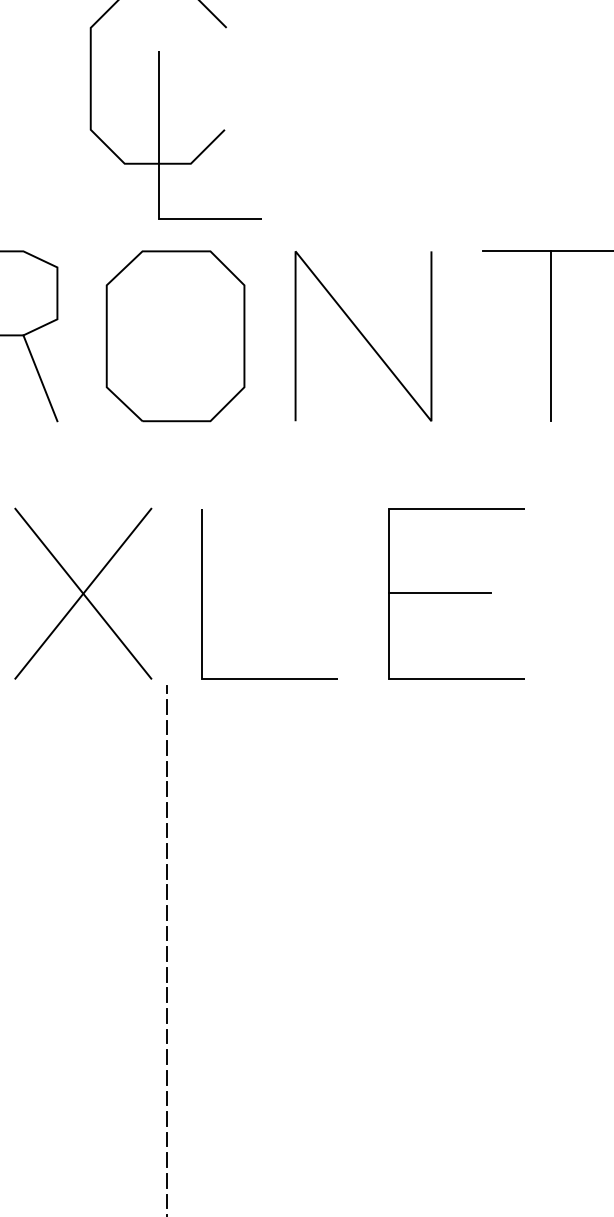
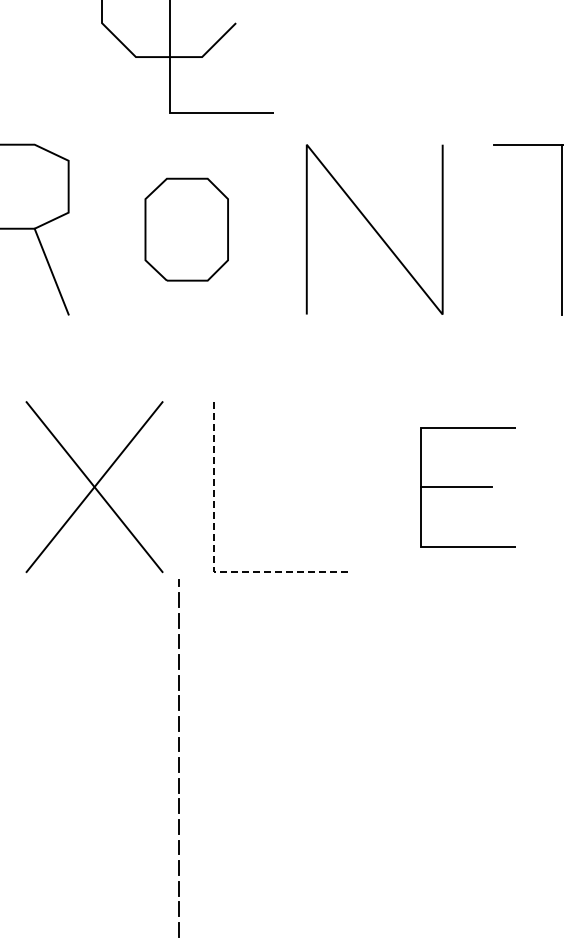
part: (175, 336) -> (186, 229), size x0.6
part: (456, 593) -> (467, 486), size x0.7
line: (202, 662) -> (213, 555), solid -> dashed

